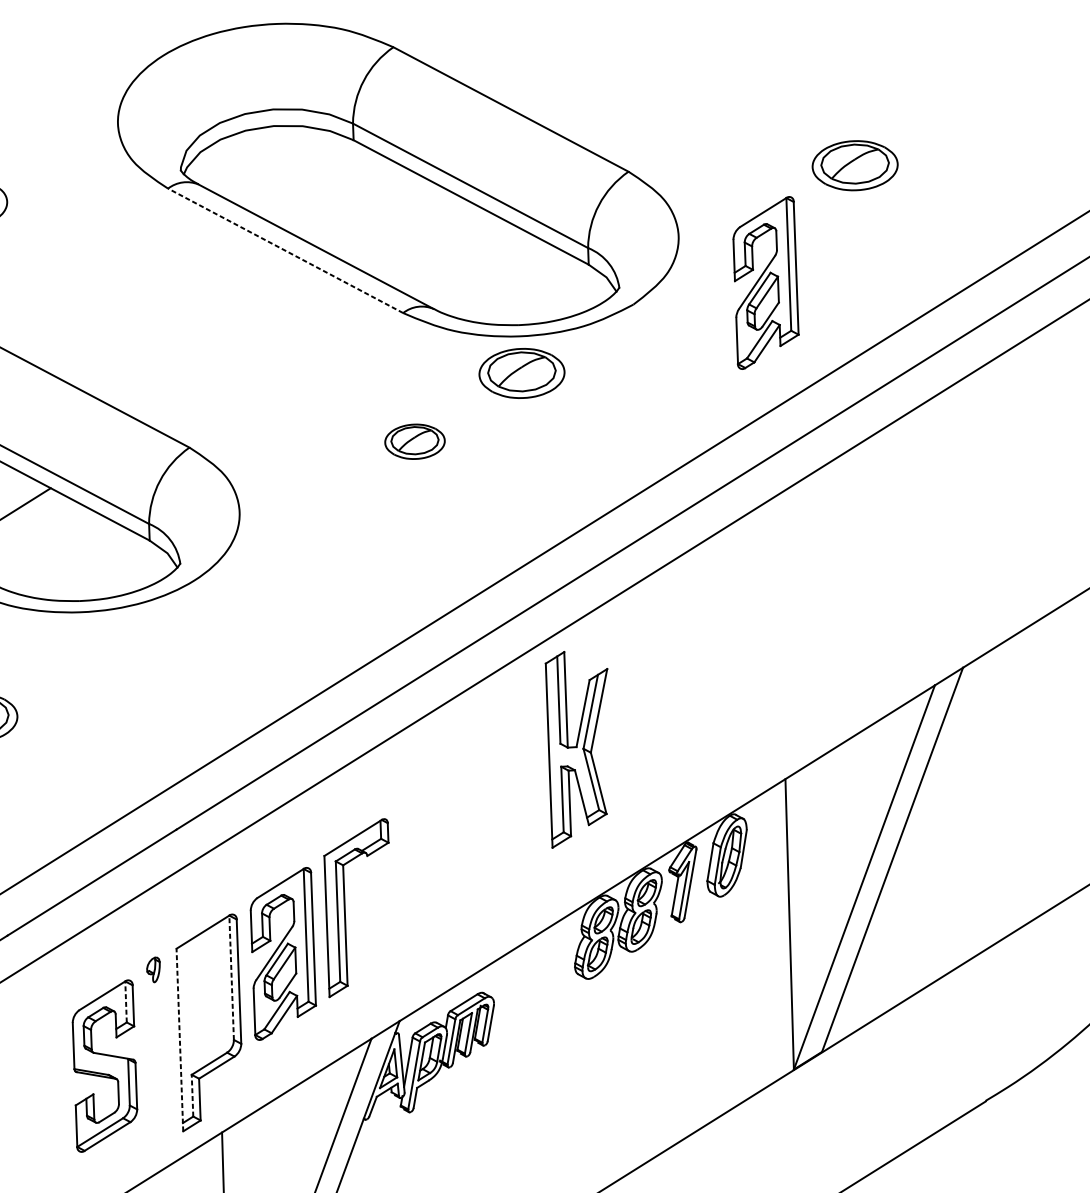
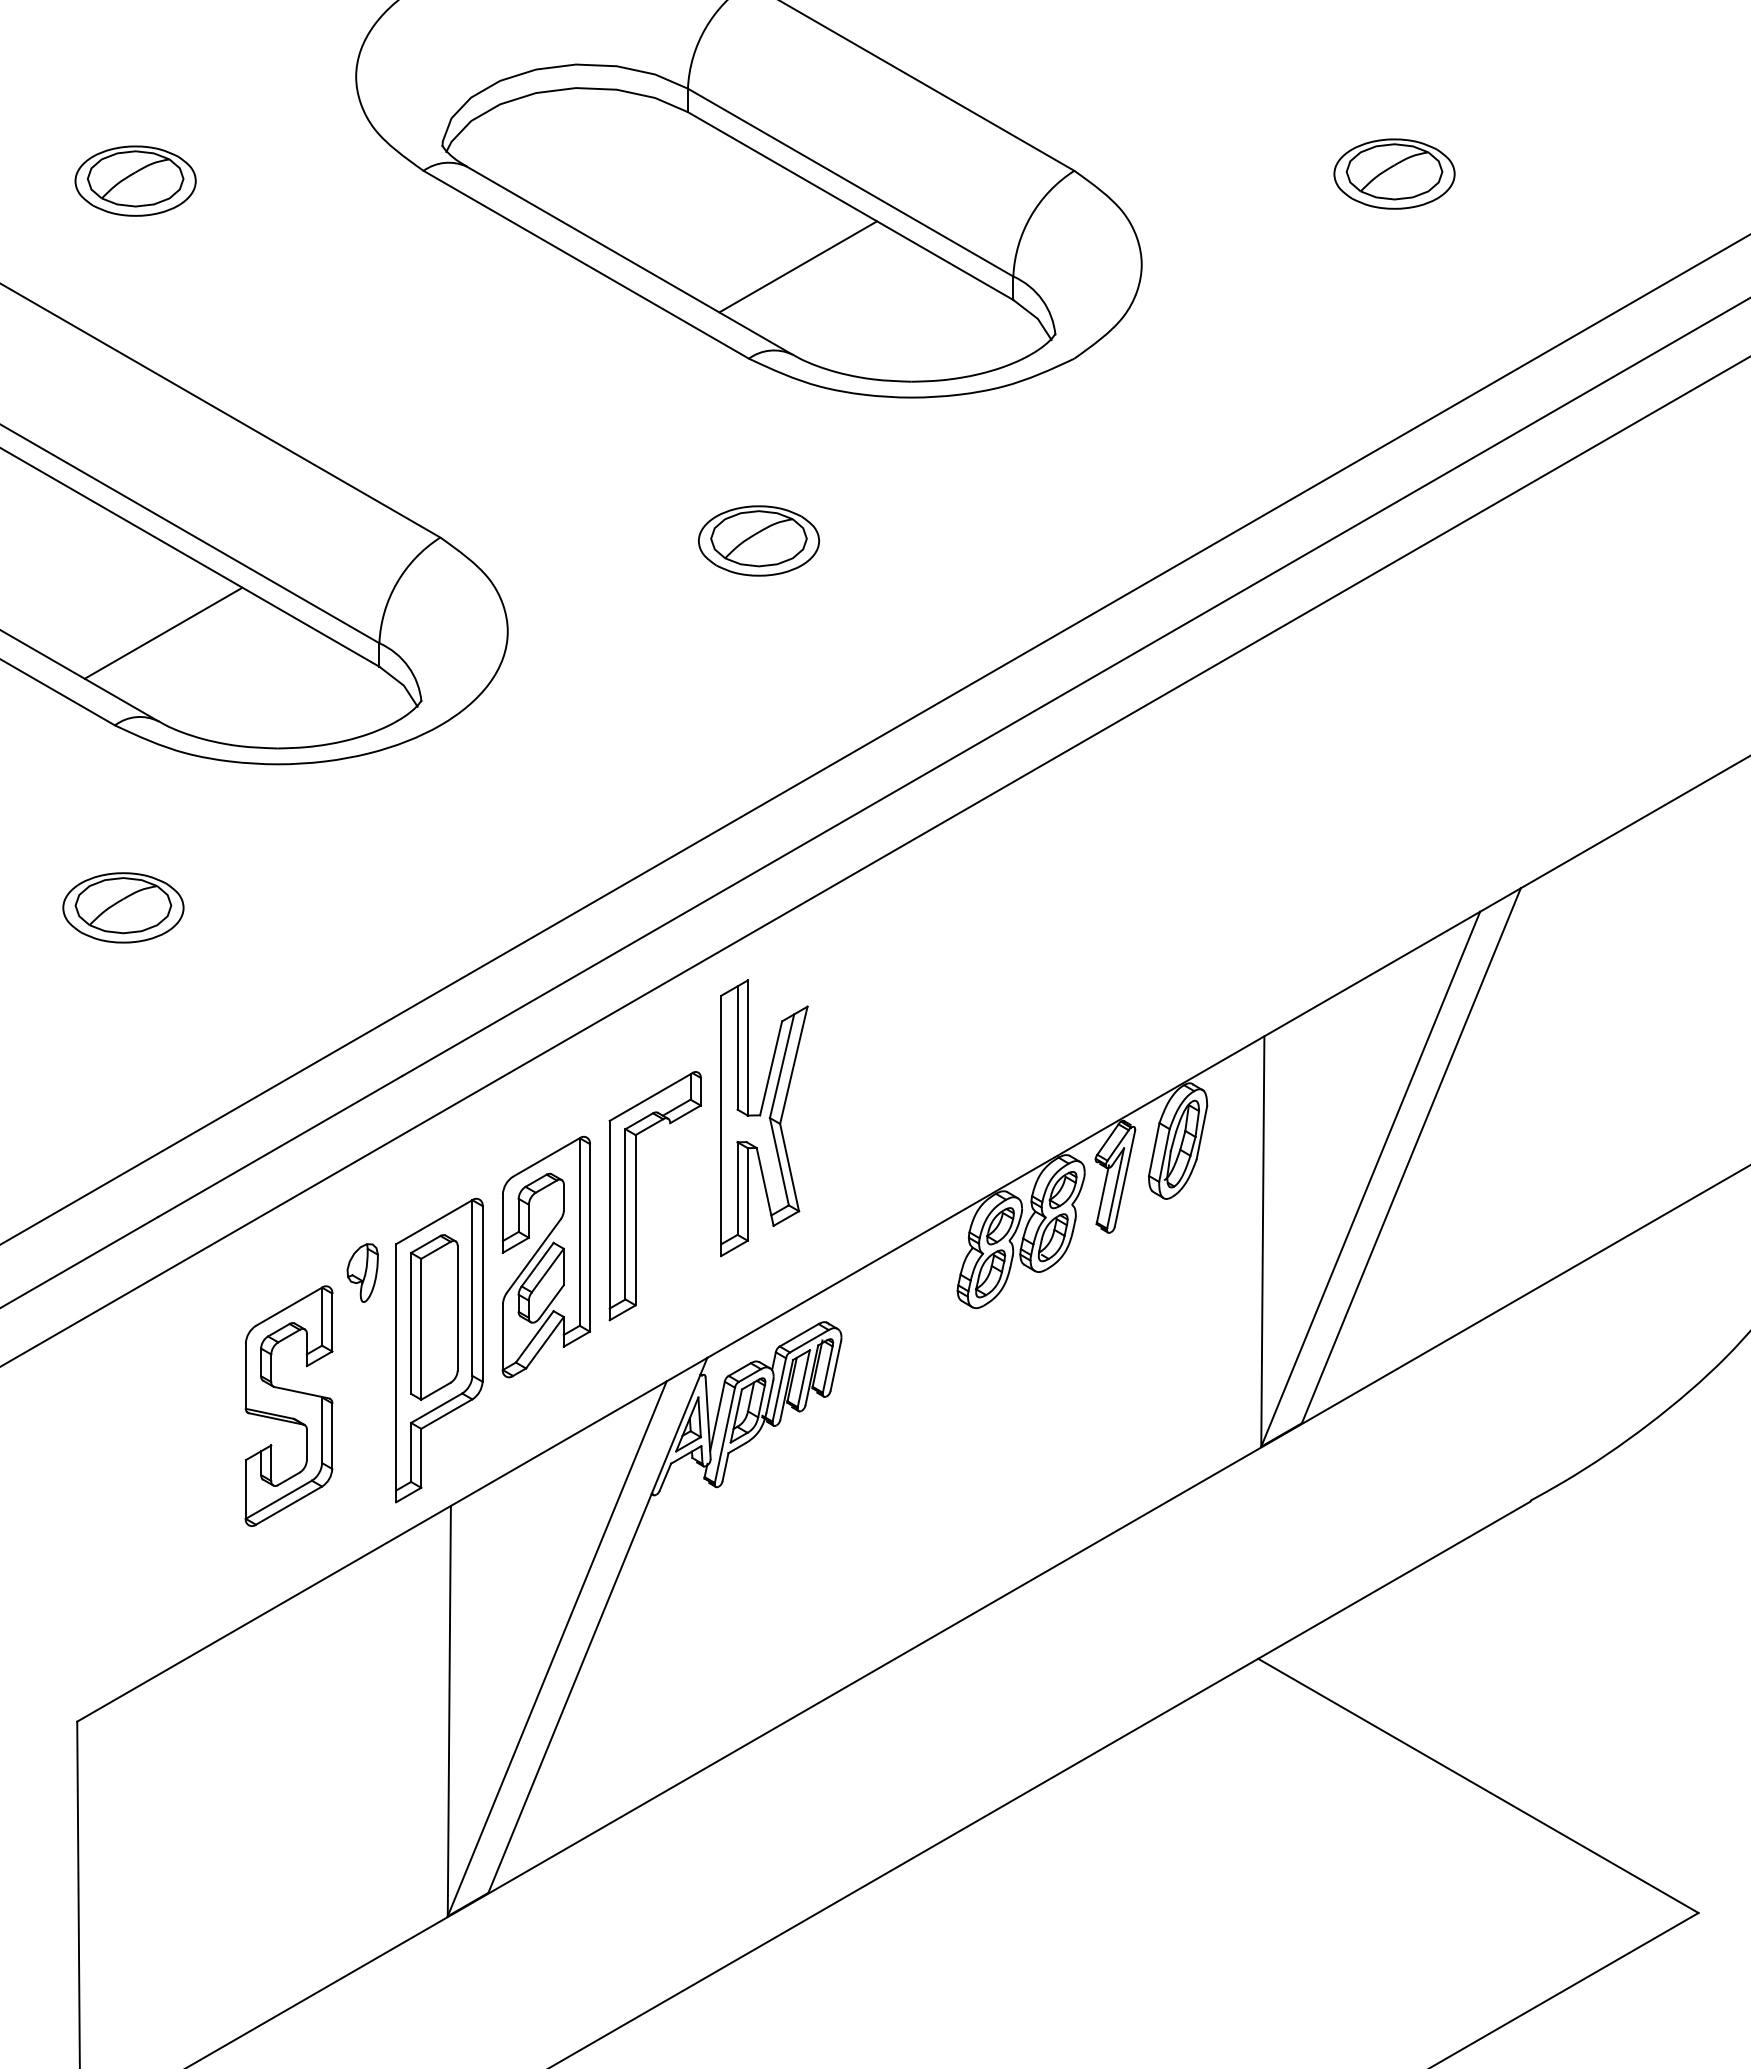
line: (435, 246) -> (798, 266), added
line: (285, 250) -> (586, 264), dashed -> solid
part: (765, 282) -> (1262, 334), removed
part: (521, 373) -> (913, 449), removed
part: (414, 441) -> (758, 540), size x1.43
part: (579, 749) -> (764, 1118), moved
part: (153, 969) -> (362, 1272), size x1.67
line: (231, 978) -> (472, 1288), dashed -> solid
part: (205, 999) -> (434, 1317), added
line: (126, 1001) -> (322, 1316), dashed -> solid
line: (180, 1039) -> (396, 1372), dashed -> solid
line: (192, 1095) -> (411, 1451), dashed -> solid

